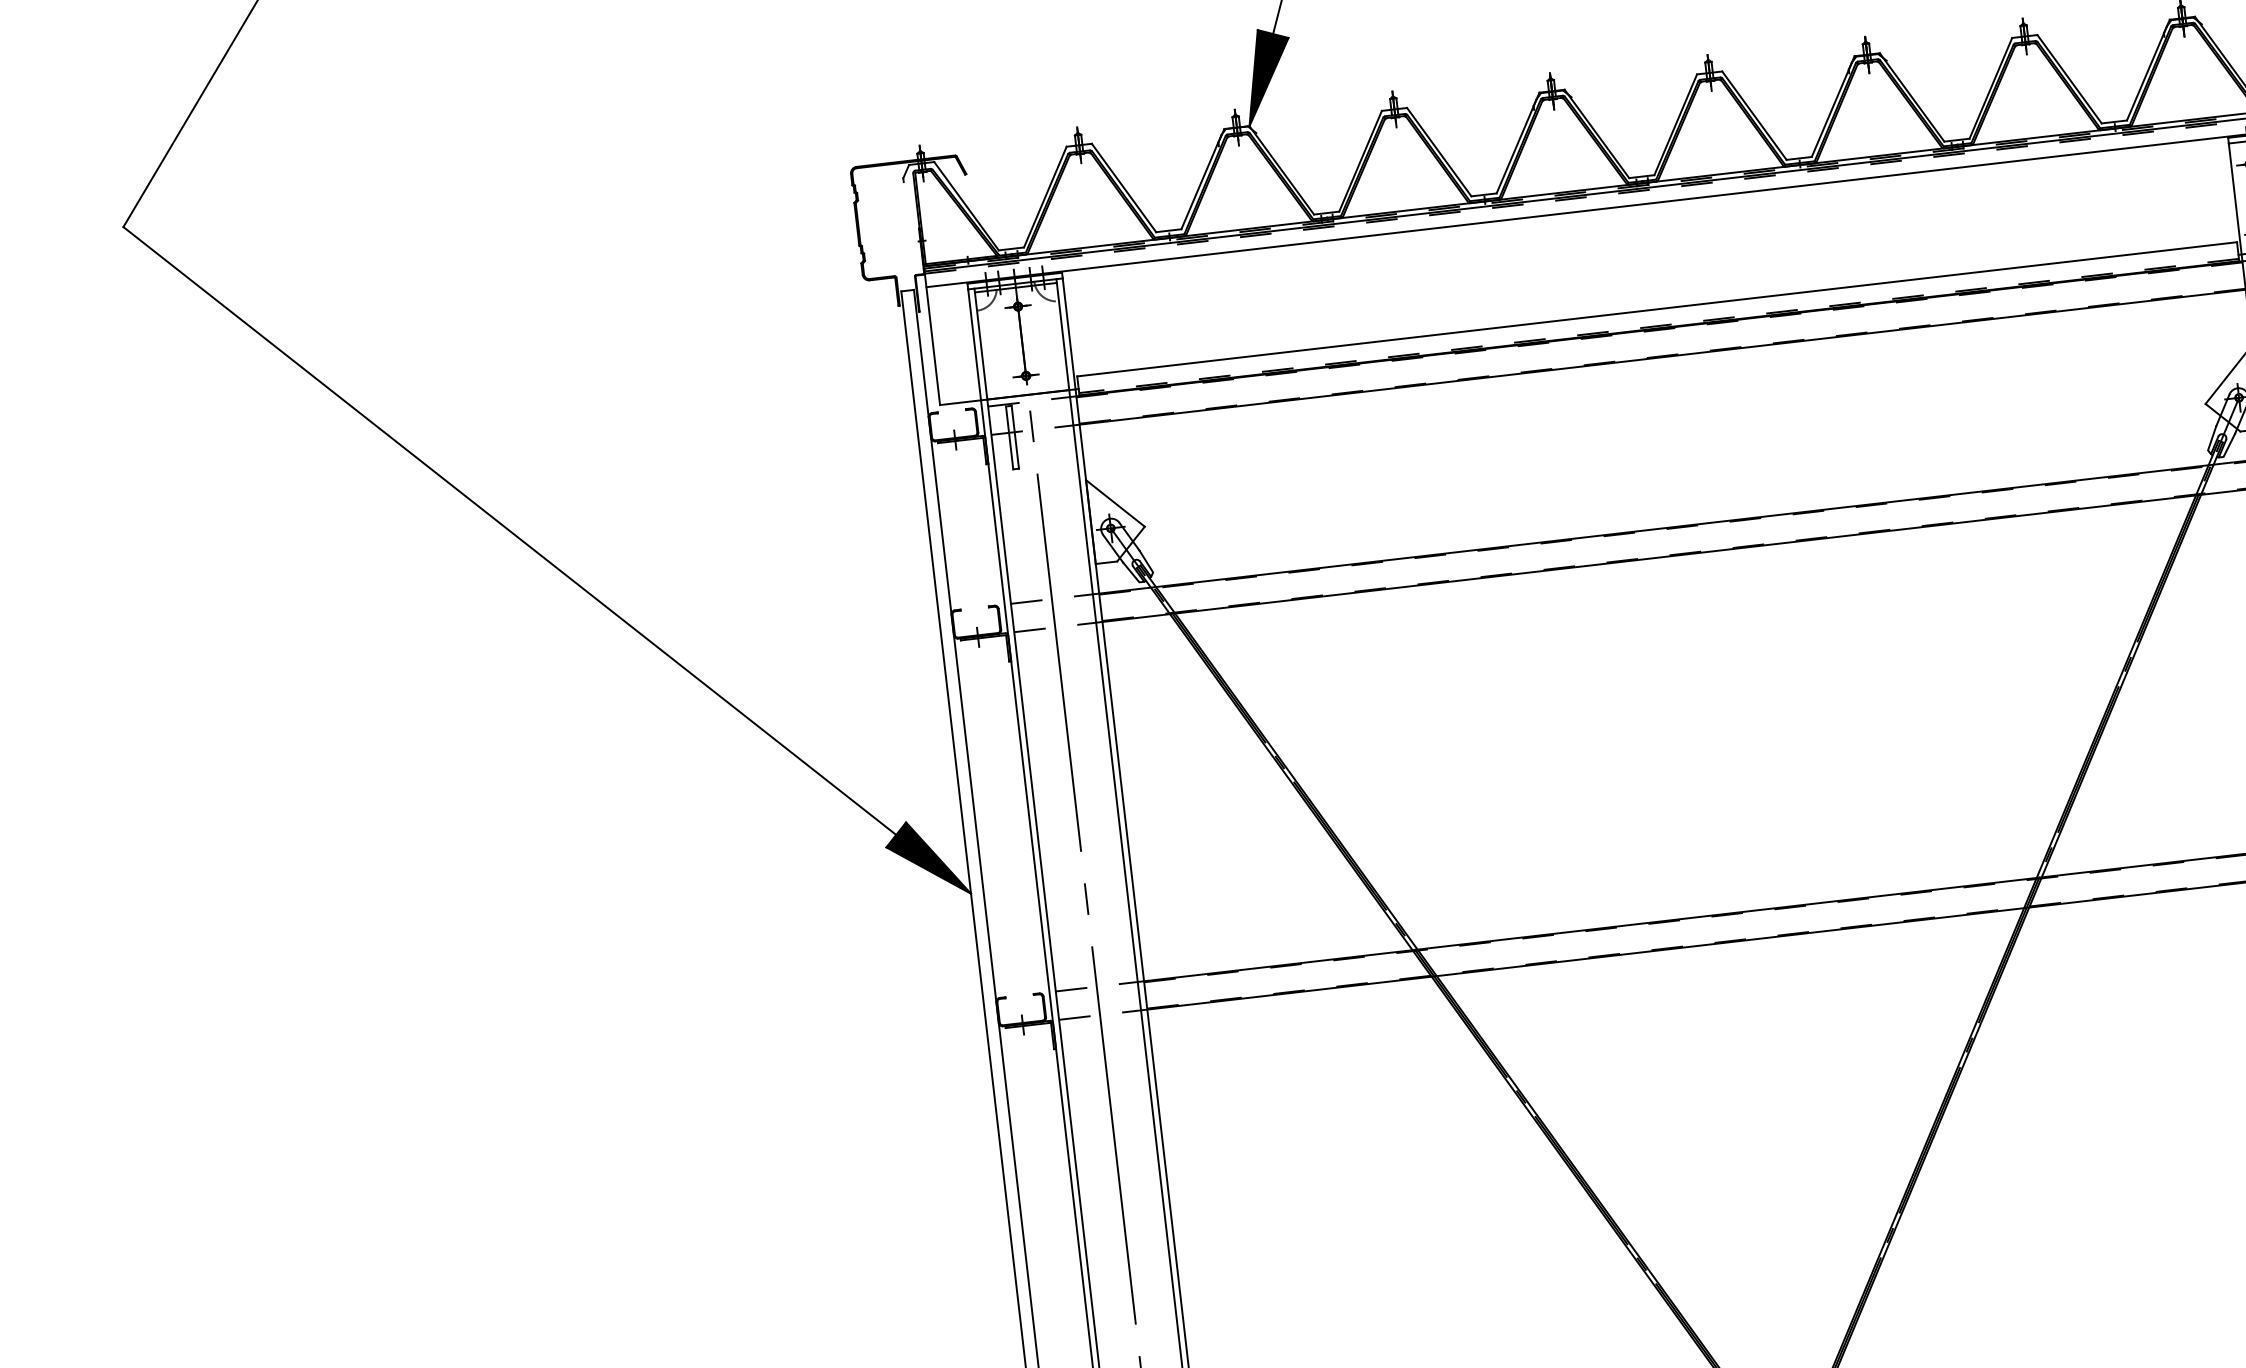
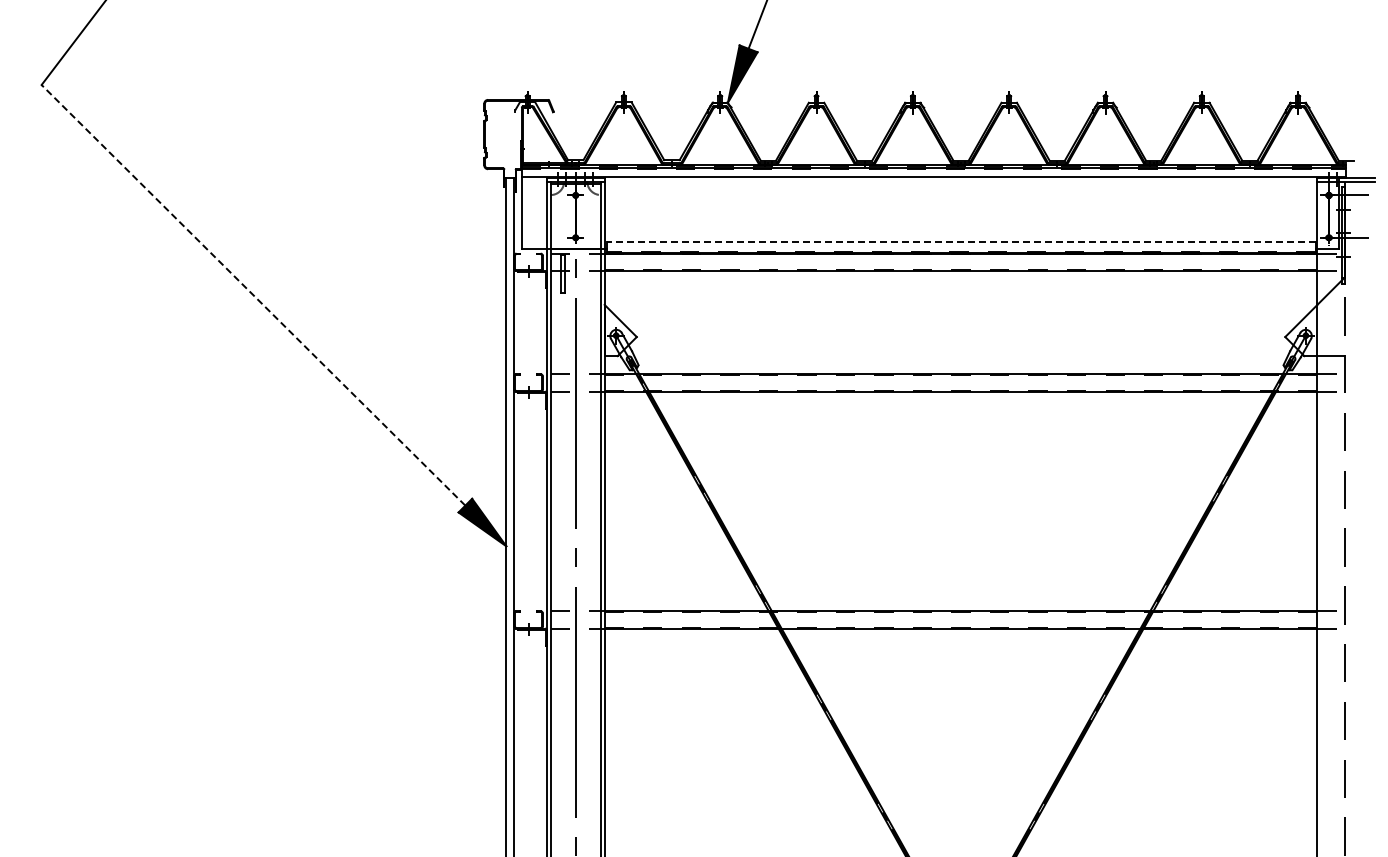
line: (1656, 309) -> (960, 241), solid -> dashed
line: (509, 531) -> (253, 295), solid -> dashed

